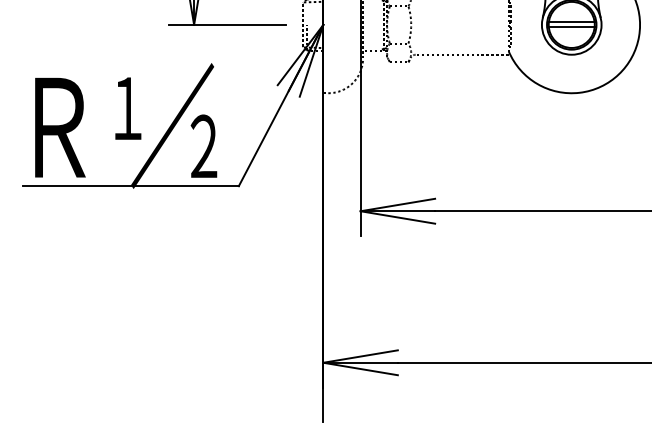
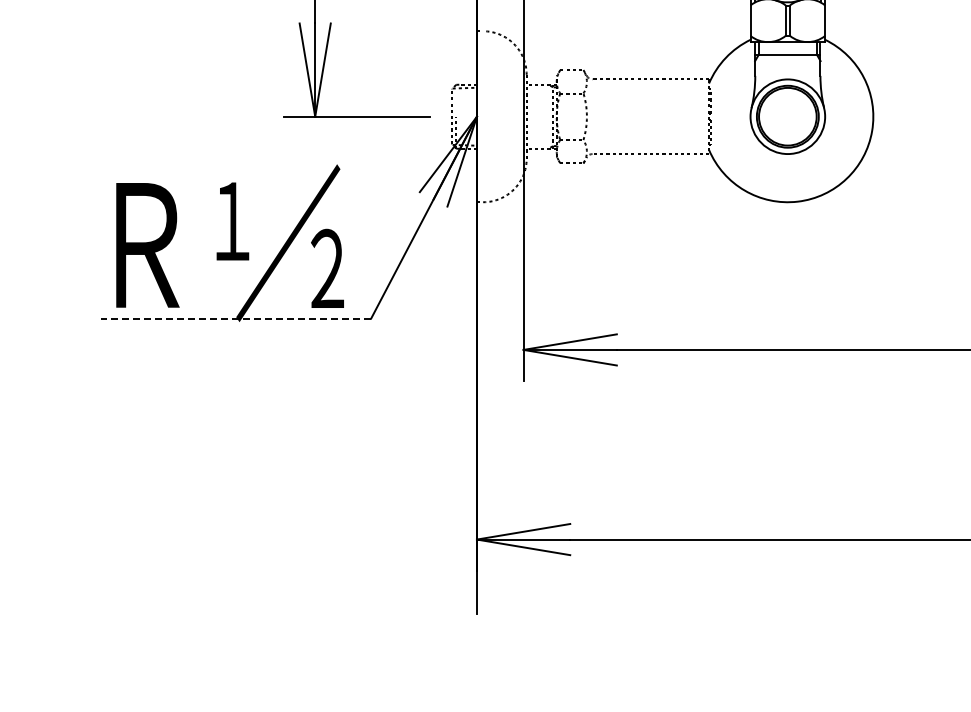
line: (571, 22) -> (787, 113), removed
line: (571, 27) -> (787, 119), removed
line: (130, 186) -> (235, 318), solid -> dashed

